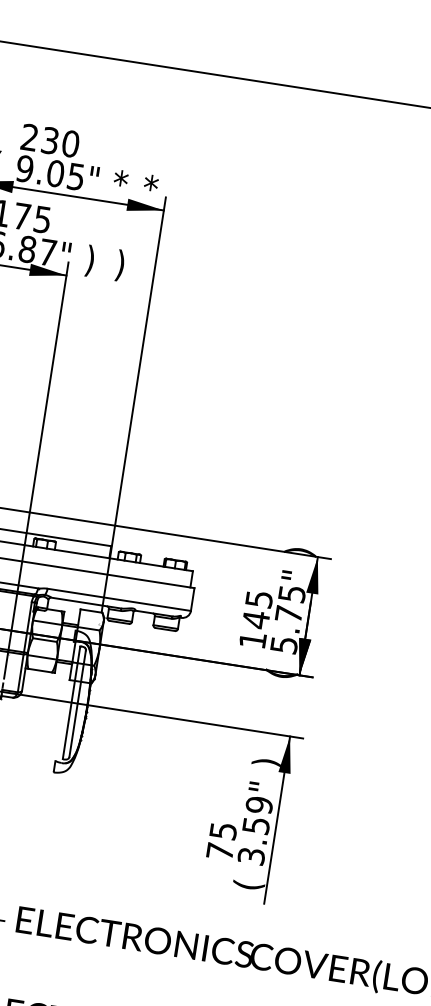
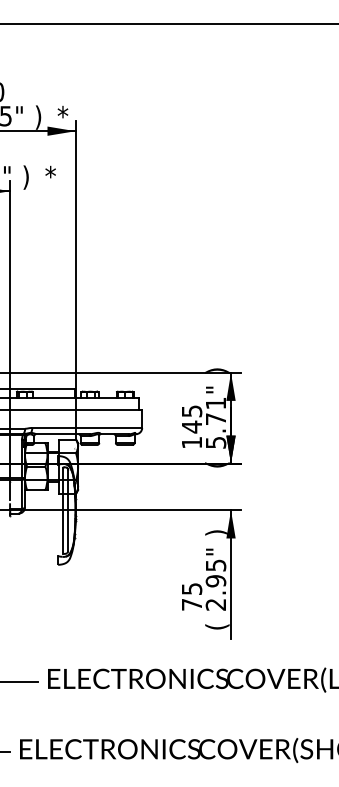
text: (119, 185) -> (39, 117), * -> )
text: (121, 265) -> (50, 177), ) -> *
text: (292, 594) -> (216, 403), 5.75" -> 5.71"
text: (254, 829) -> (215, 584), 3.59" -> 2.95"

